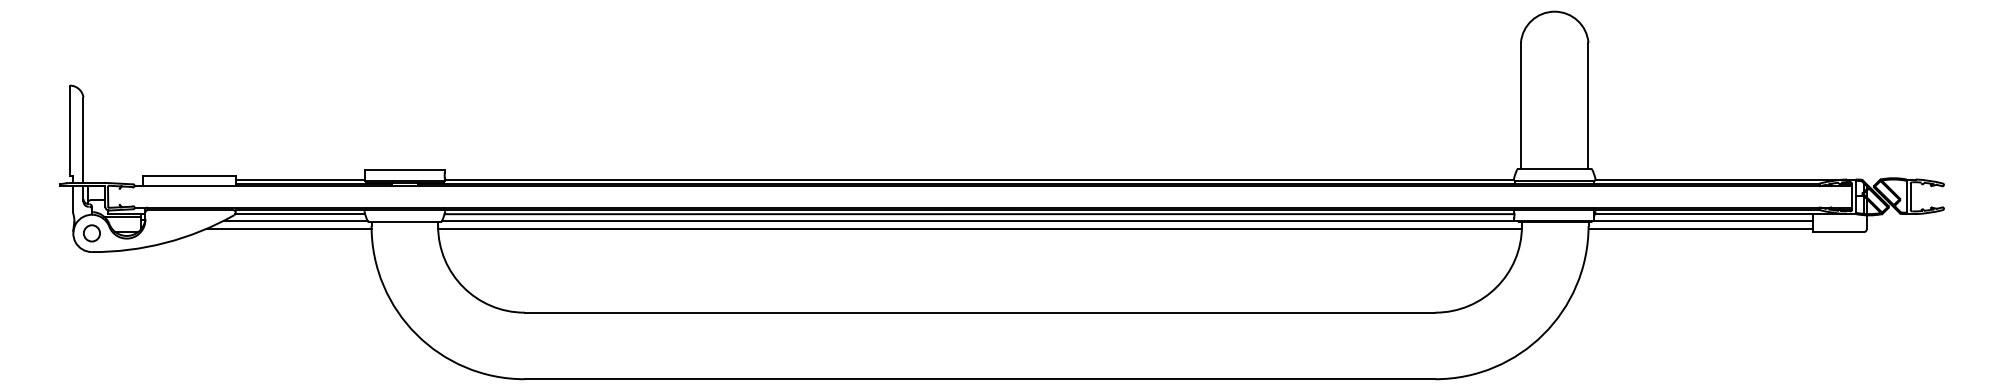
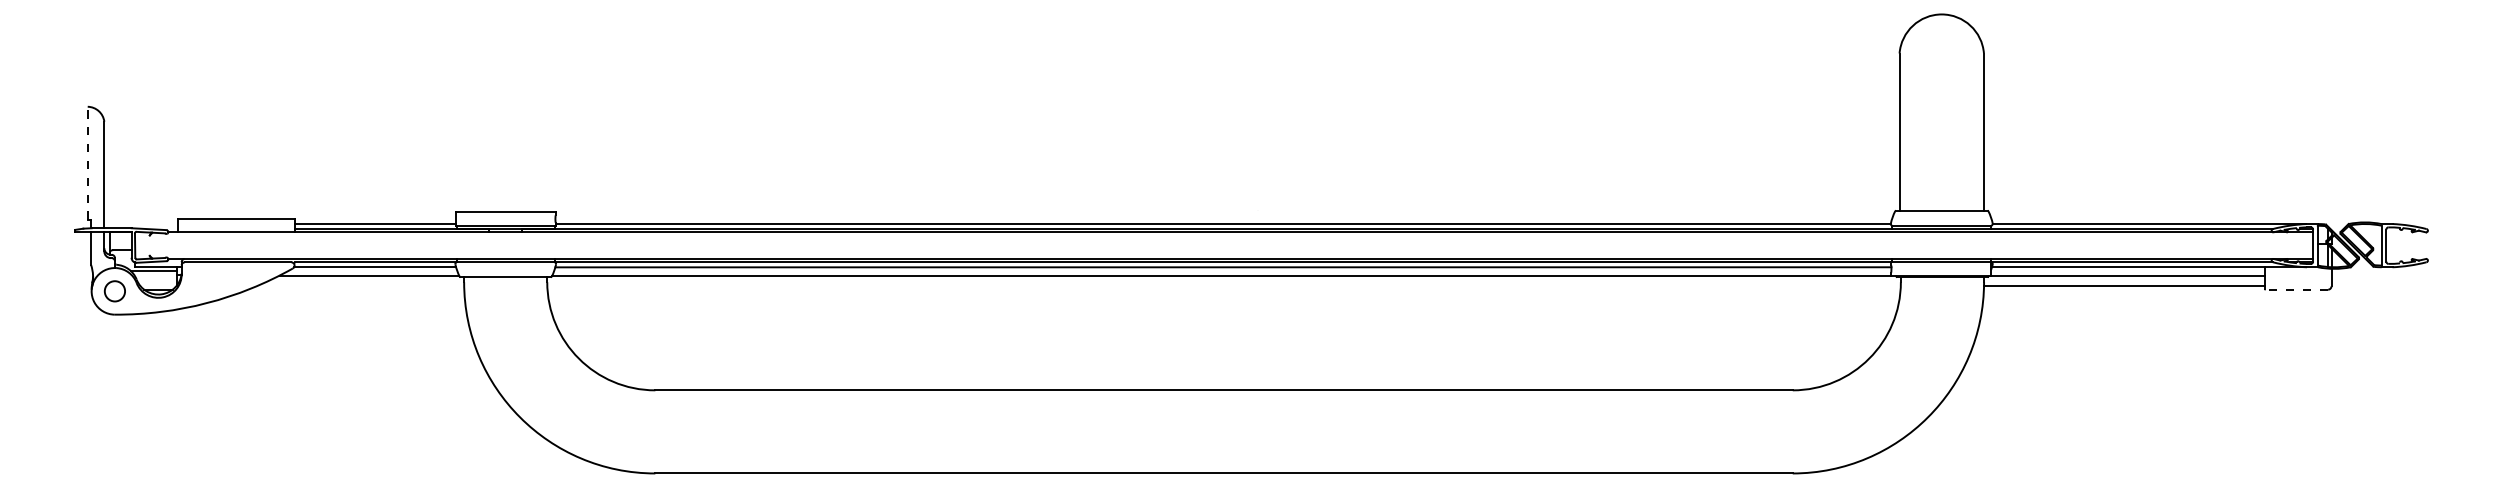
line: (69, 131) -> (87, 163), solid -> dashed
line: (289, 228) -> (361, 285), removed
line: (979, 228) -> (1223, 285), removed
line: (1838, 231) -> (2296, 289), solid -> dashed

